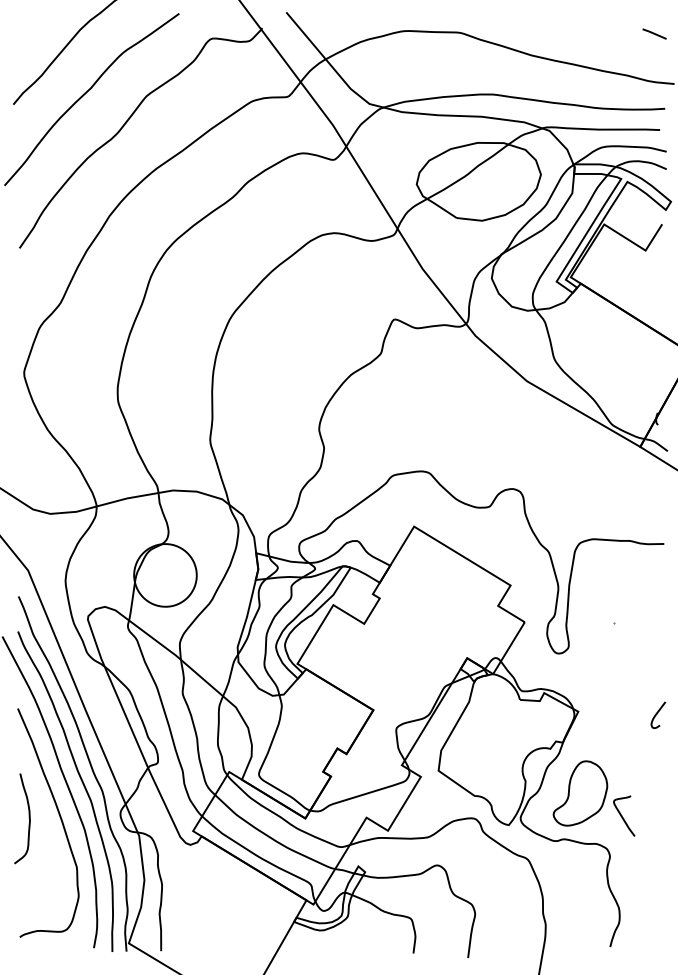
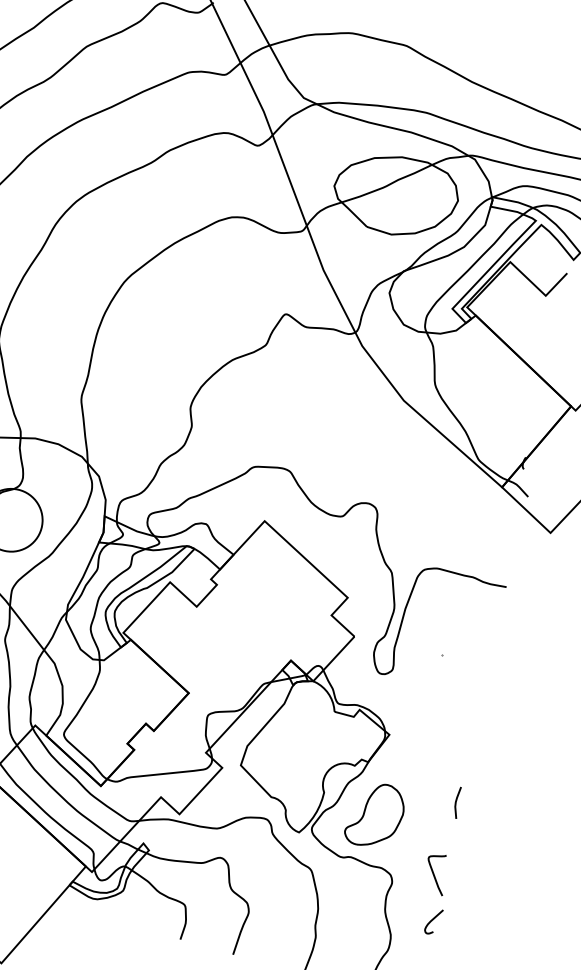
curve: (657, 714) -> (433, 920), moved
line: (657, 764) -> (456, 802), added
curve: (622, 815) -> (434, 873), moved

